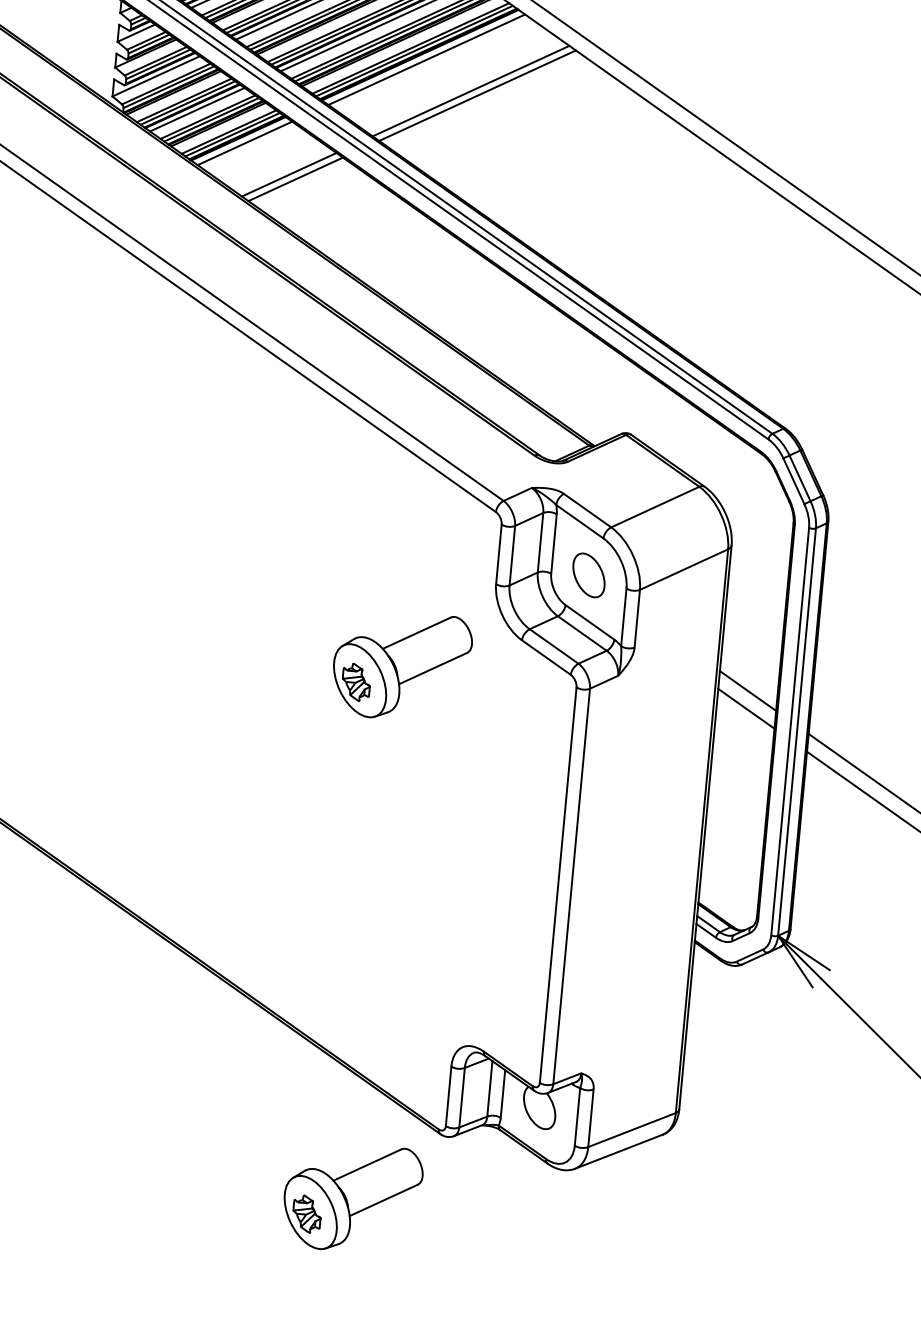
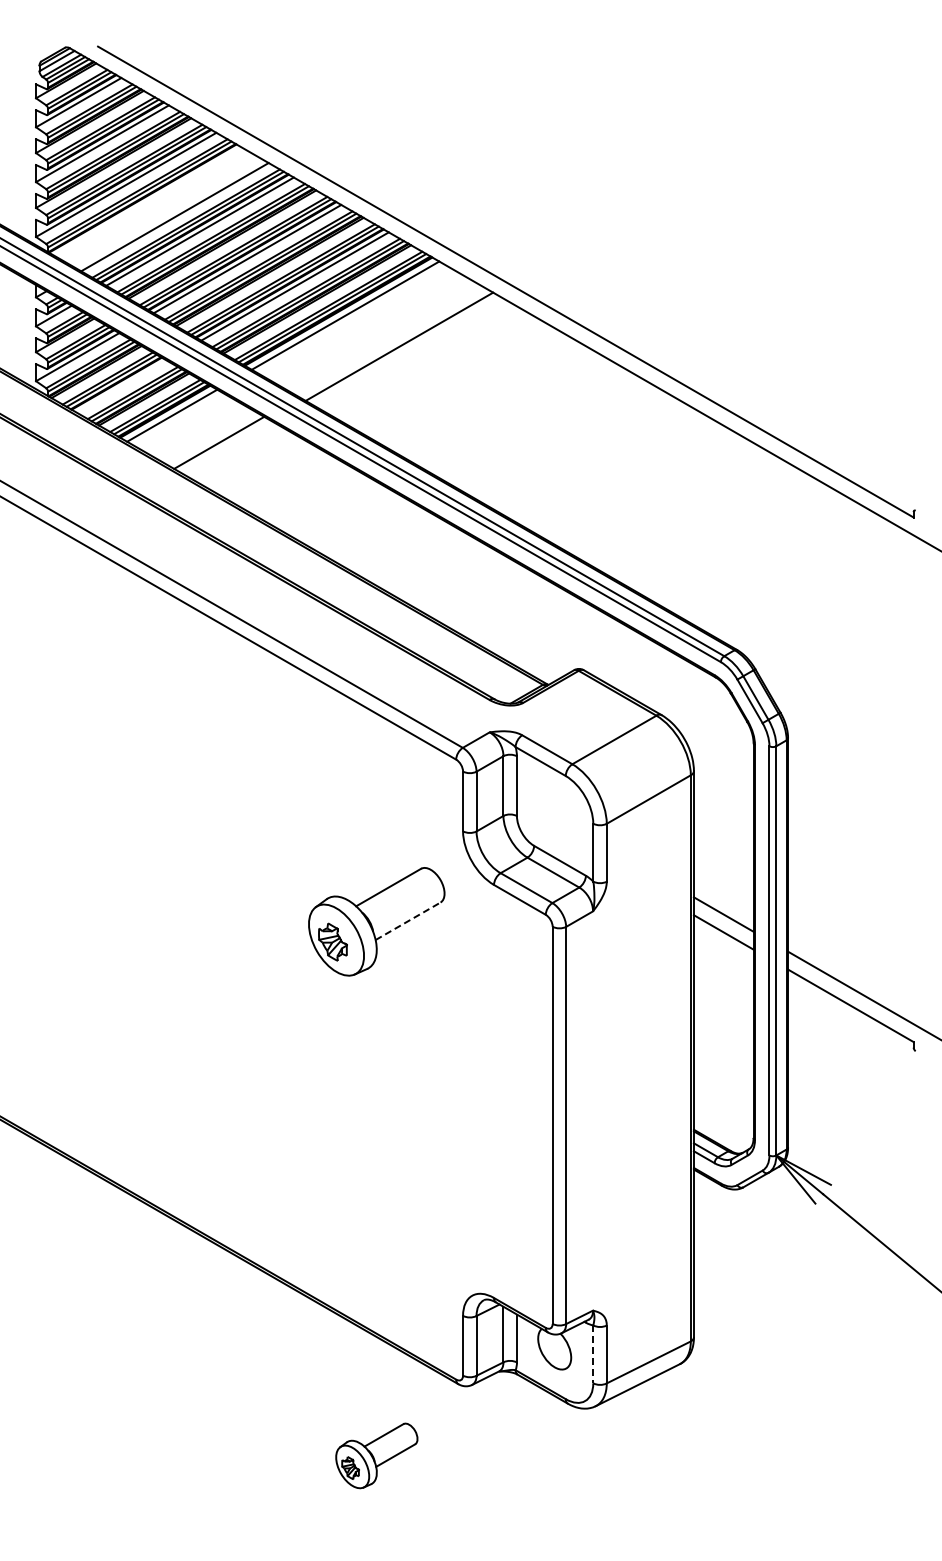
line: (471, 90) -> (392, 342), removed
line: (197, 109) -> (121, 386), removed
line: (296, 179) -> (226, 446), removed
part: (588, 575) -> (554, 814), removed
line: (433, 668) -> (408, 921), solid -> dashed
line: (577, 1117) -> (593, 1354), solid -> dashed
part: (352, 1197) -> (376, 1455), size x0.6

